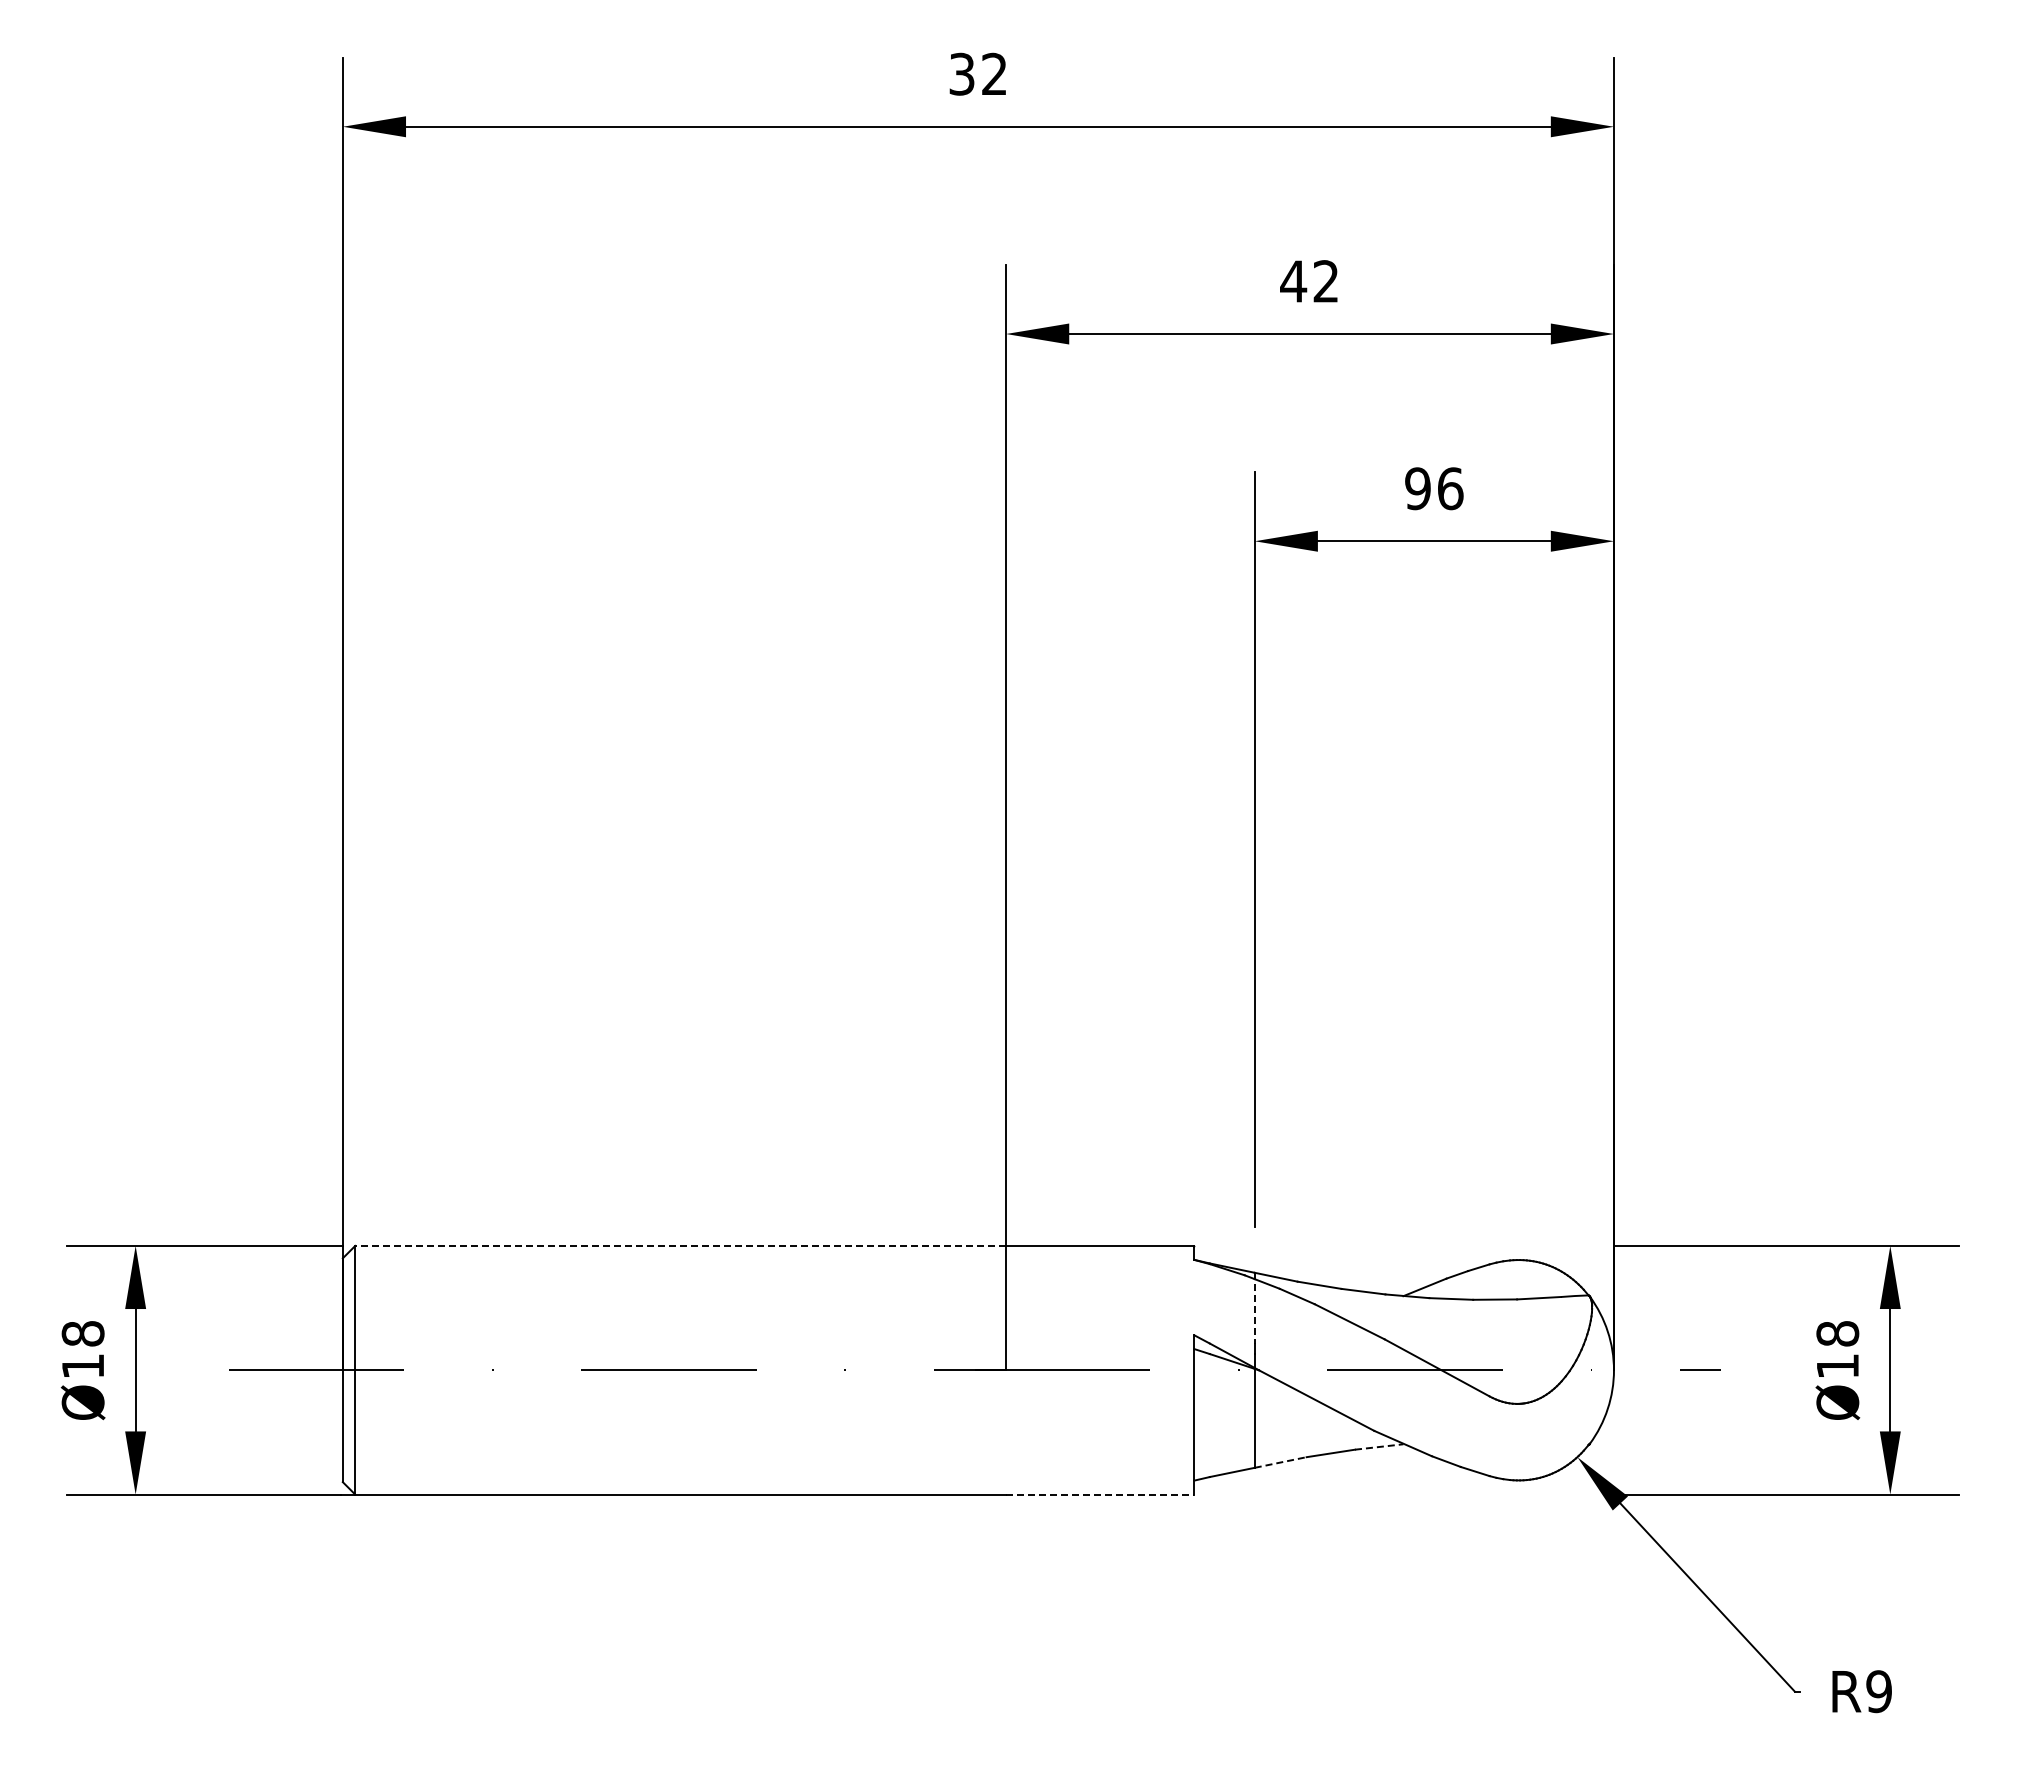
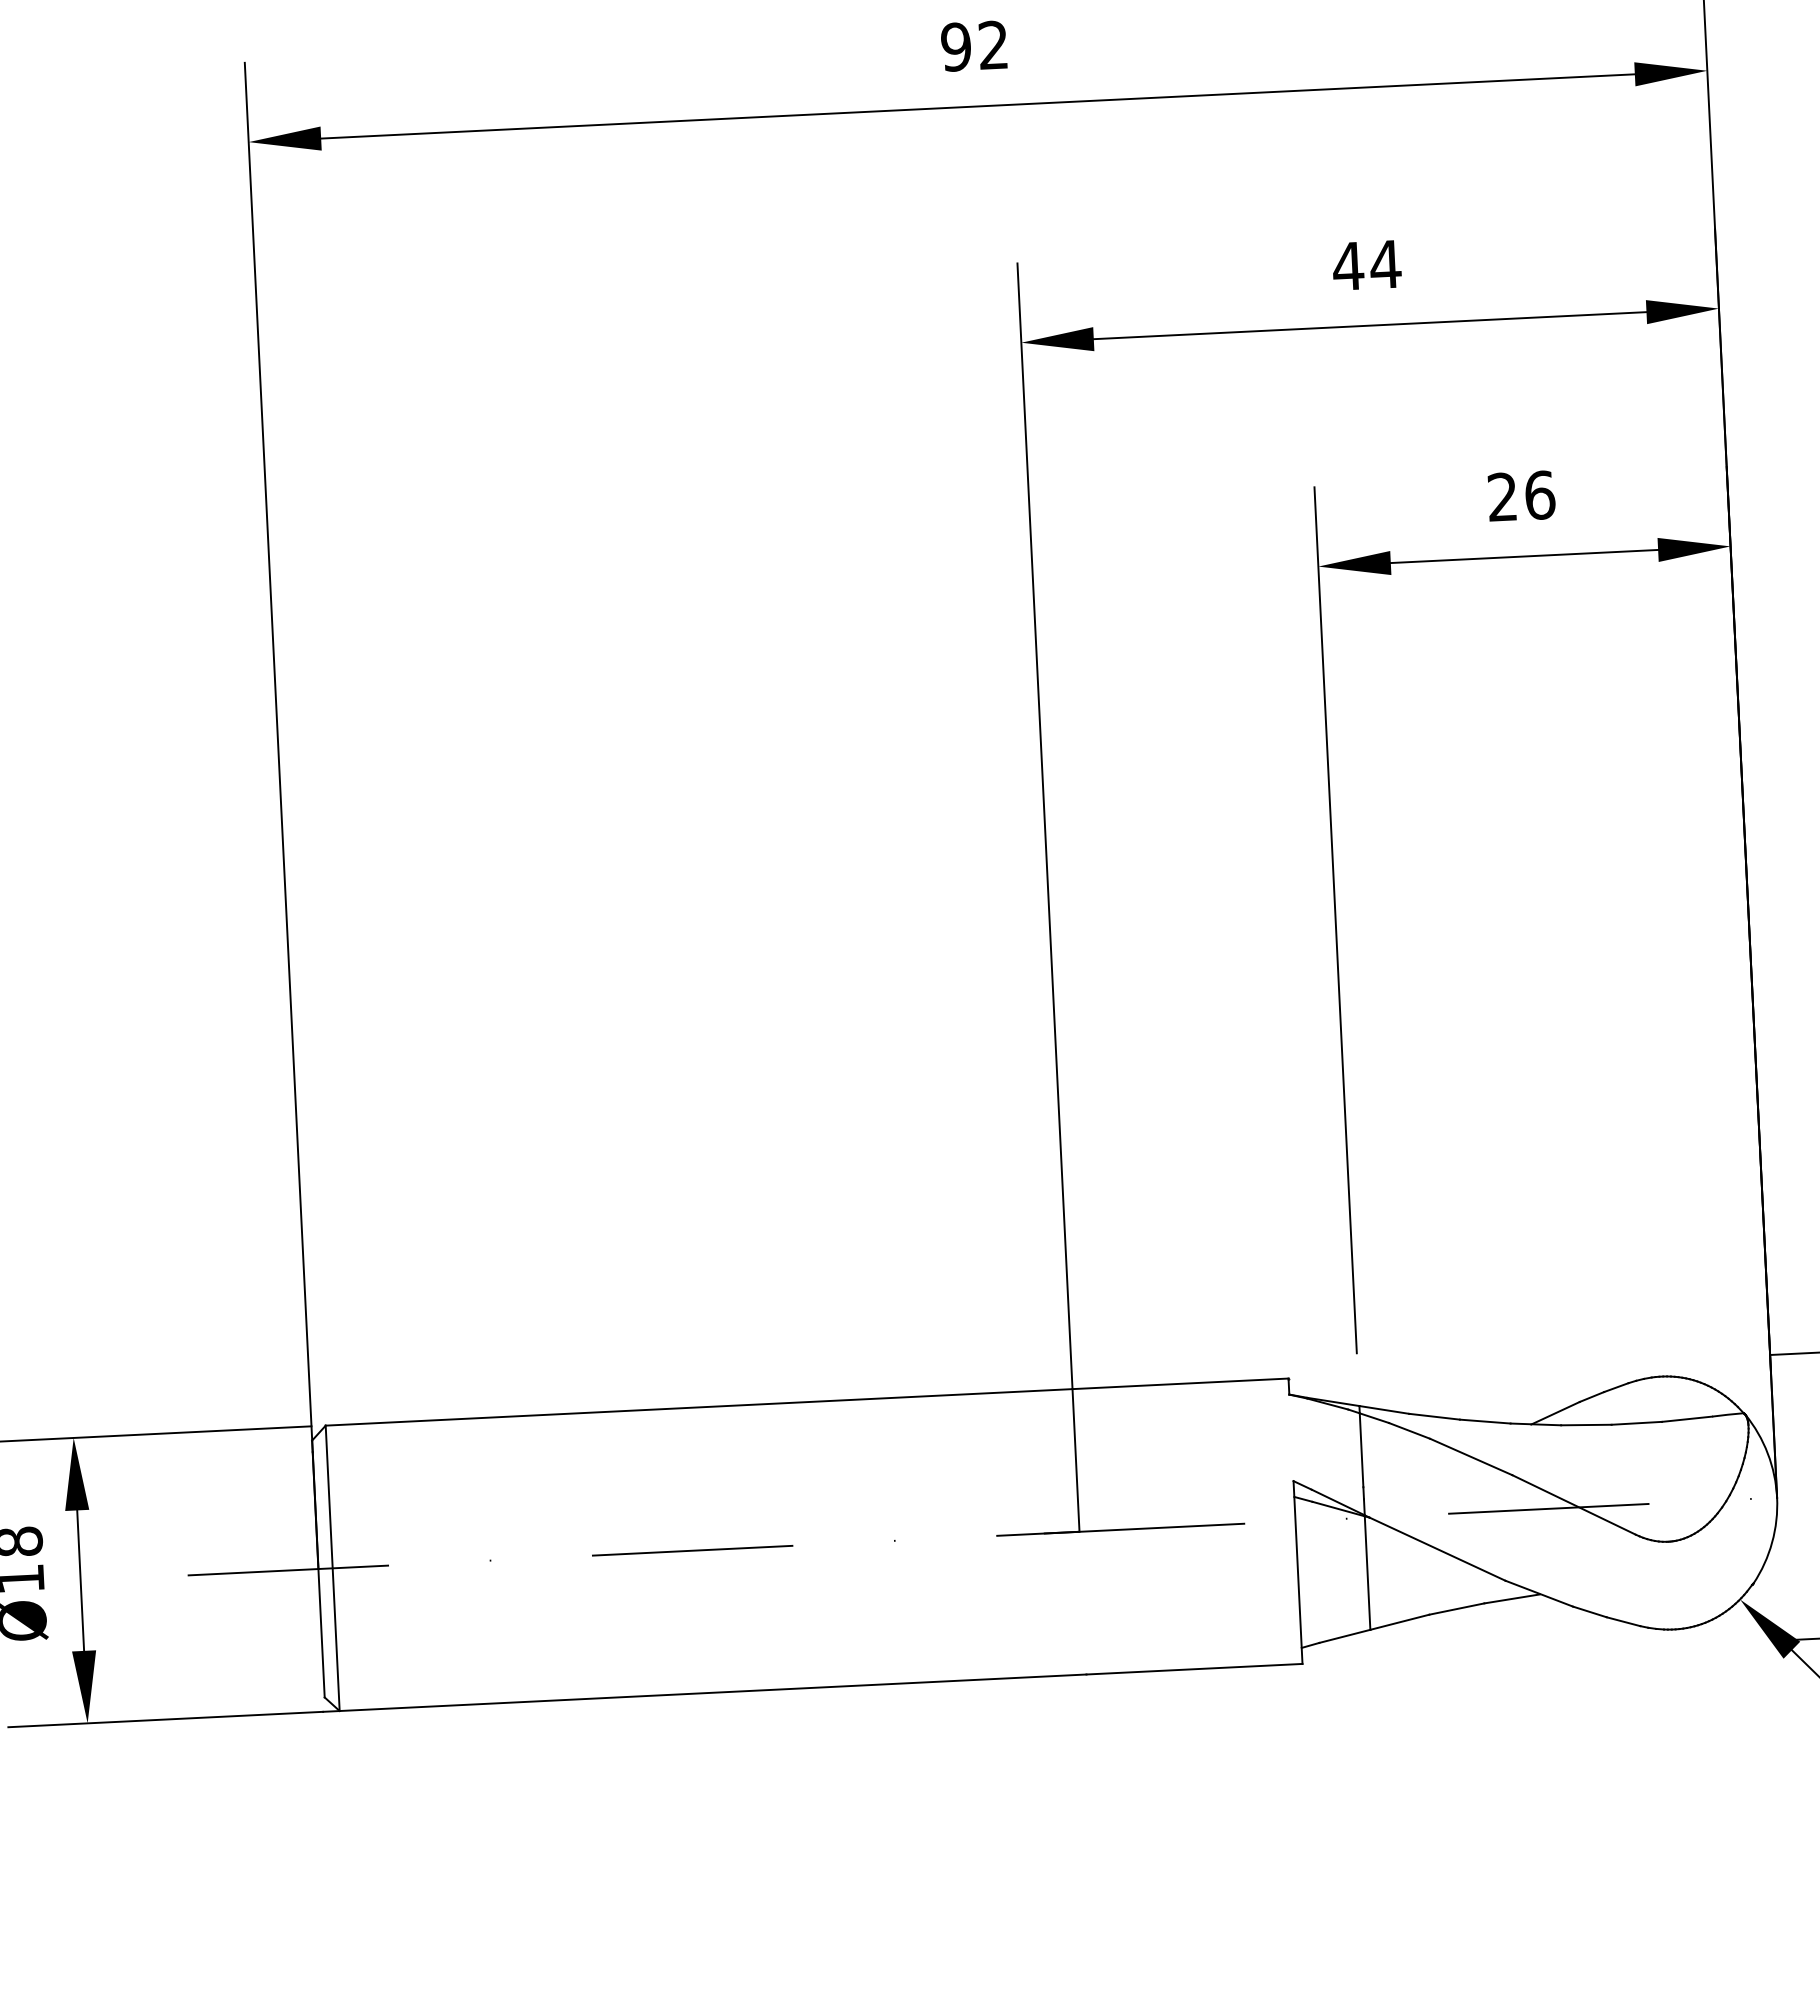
text: (961, 73) -> (955, 46), 32 -> 92
text: (1325, 281) -> (1384, 264), 42 -> 44
text: (1417, 488) -> (1502, 496), 96 -> 26
line: (680, 1245) -> (698, 1406), dashed -> solid
line: (1254, 1308) -> (1361, 1447), dashed -> solid
line: (1379, 1446) -> (1512, 1598), dashed -> solid
line: (1281, 1462) -> (1400, 1622), dashed -> solid
line: (1100, 1494) -> (1194, 1669), dashed -> solid

